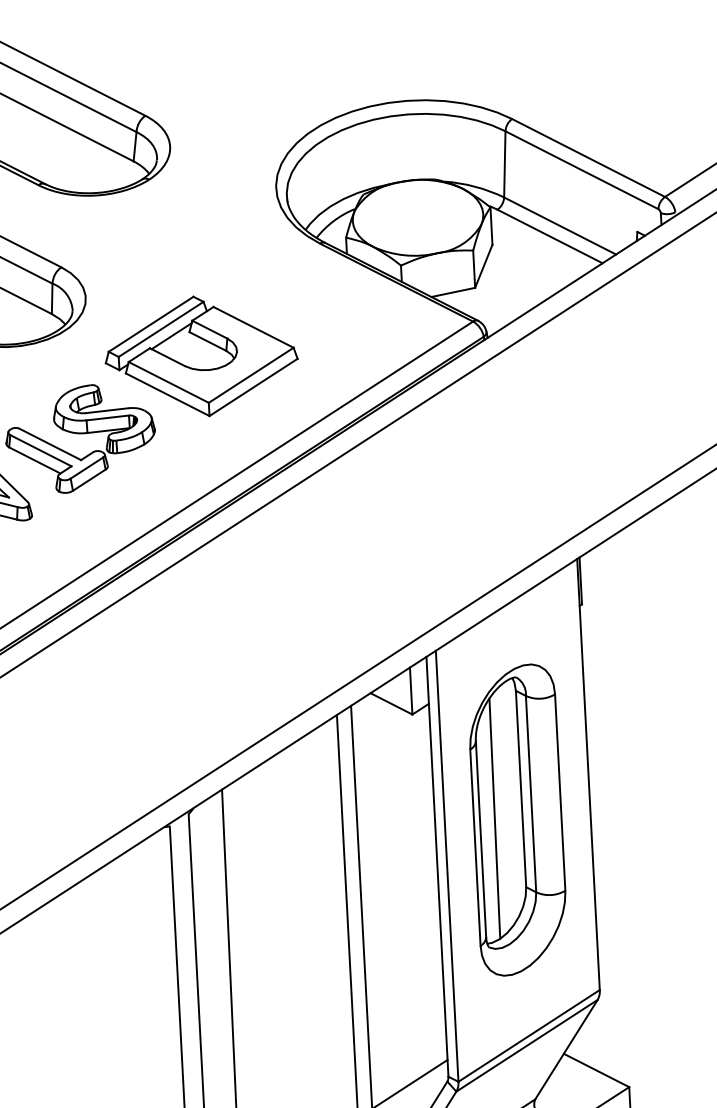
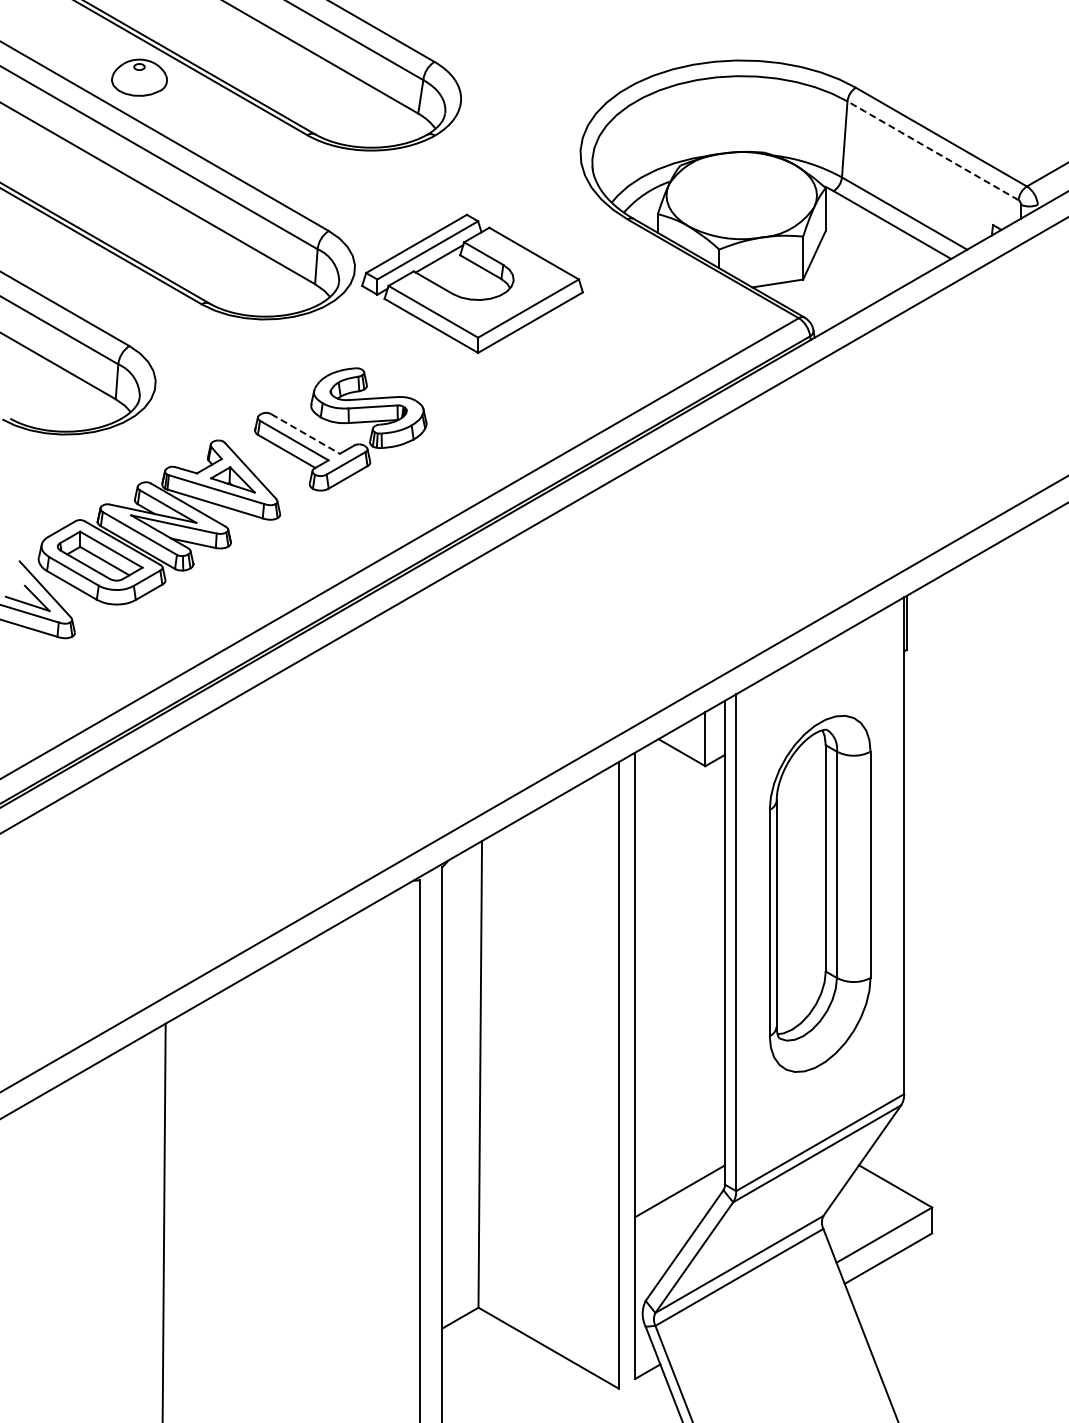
line: (582, 169) -> (933, 150), solid -> dashed
part: (201, 356) -> (472, 283), moved
line: (50, 444) -> (305, 434), solid -> dashed
line: (494, 818) -> (793, 890), removed

